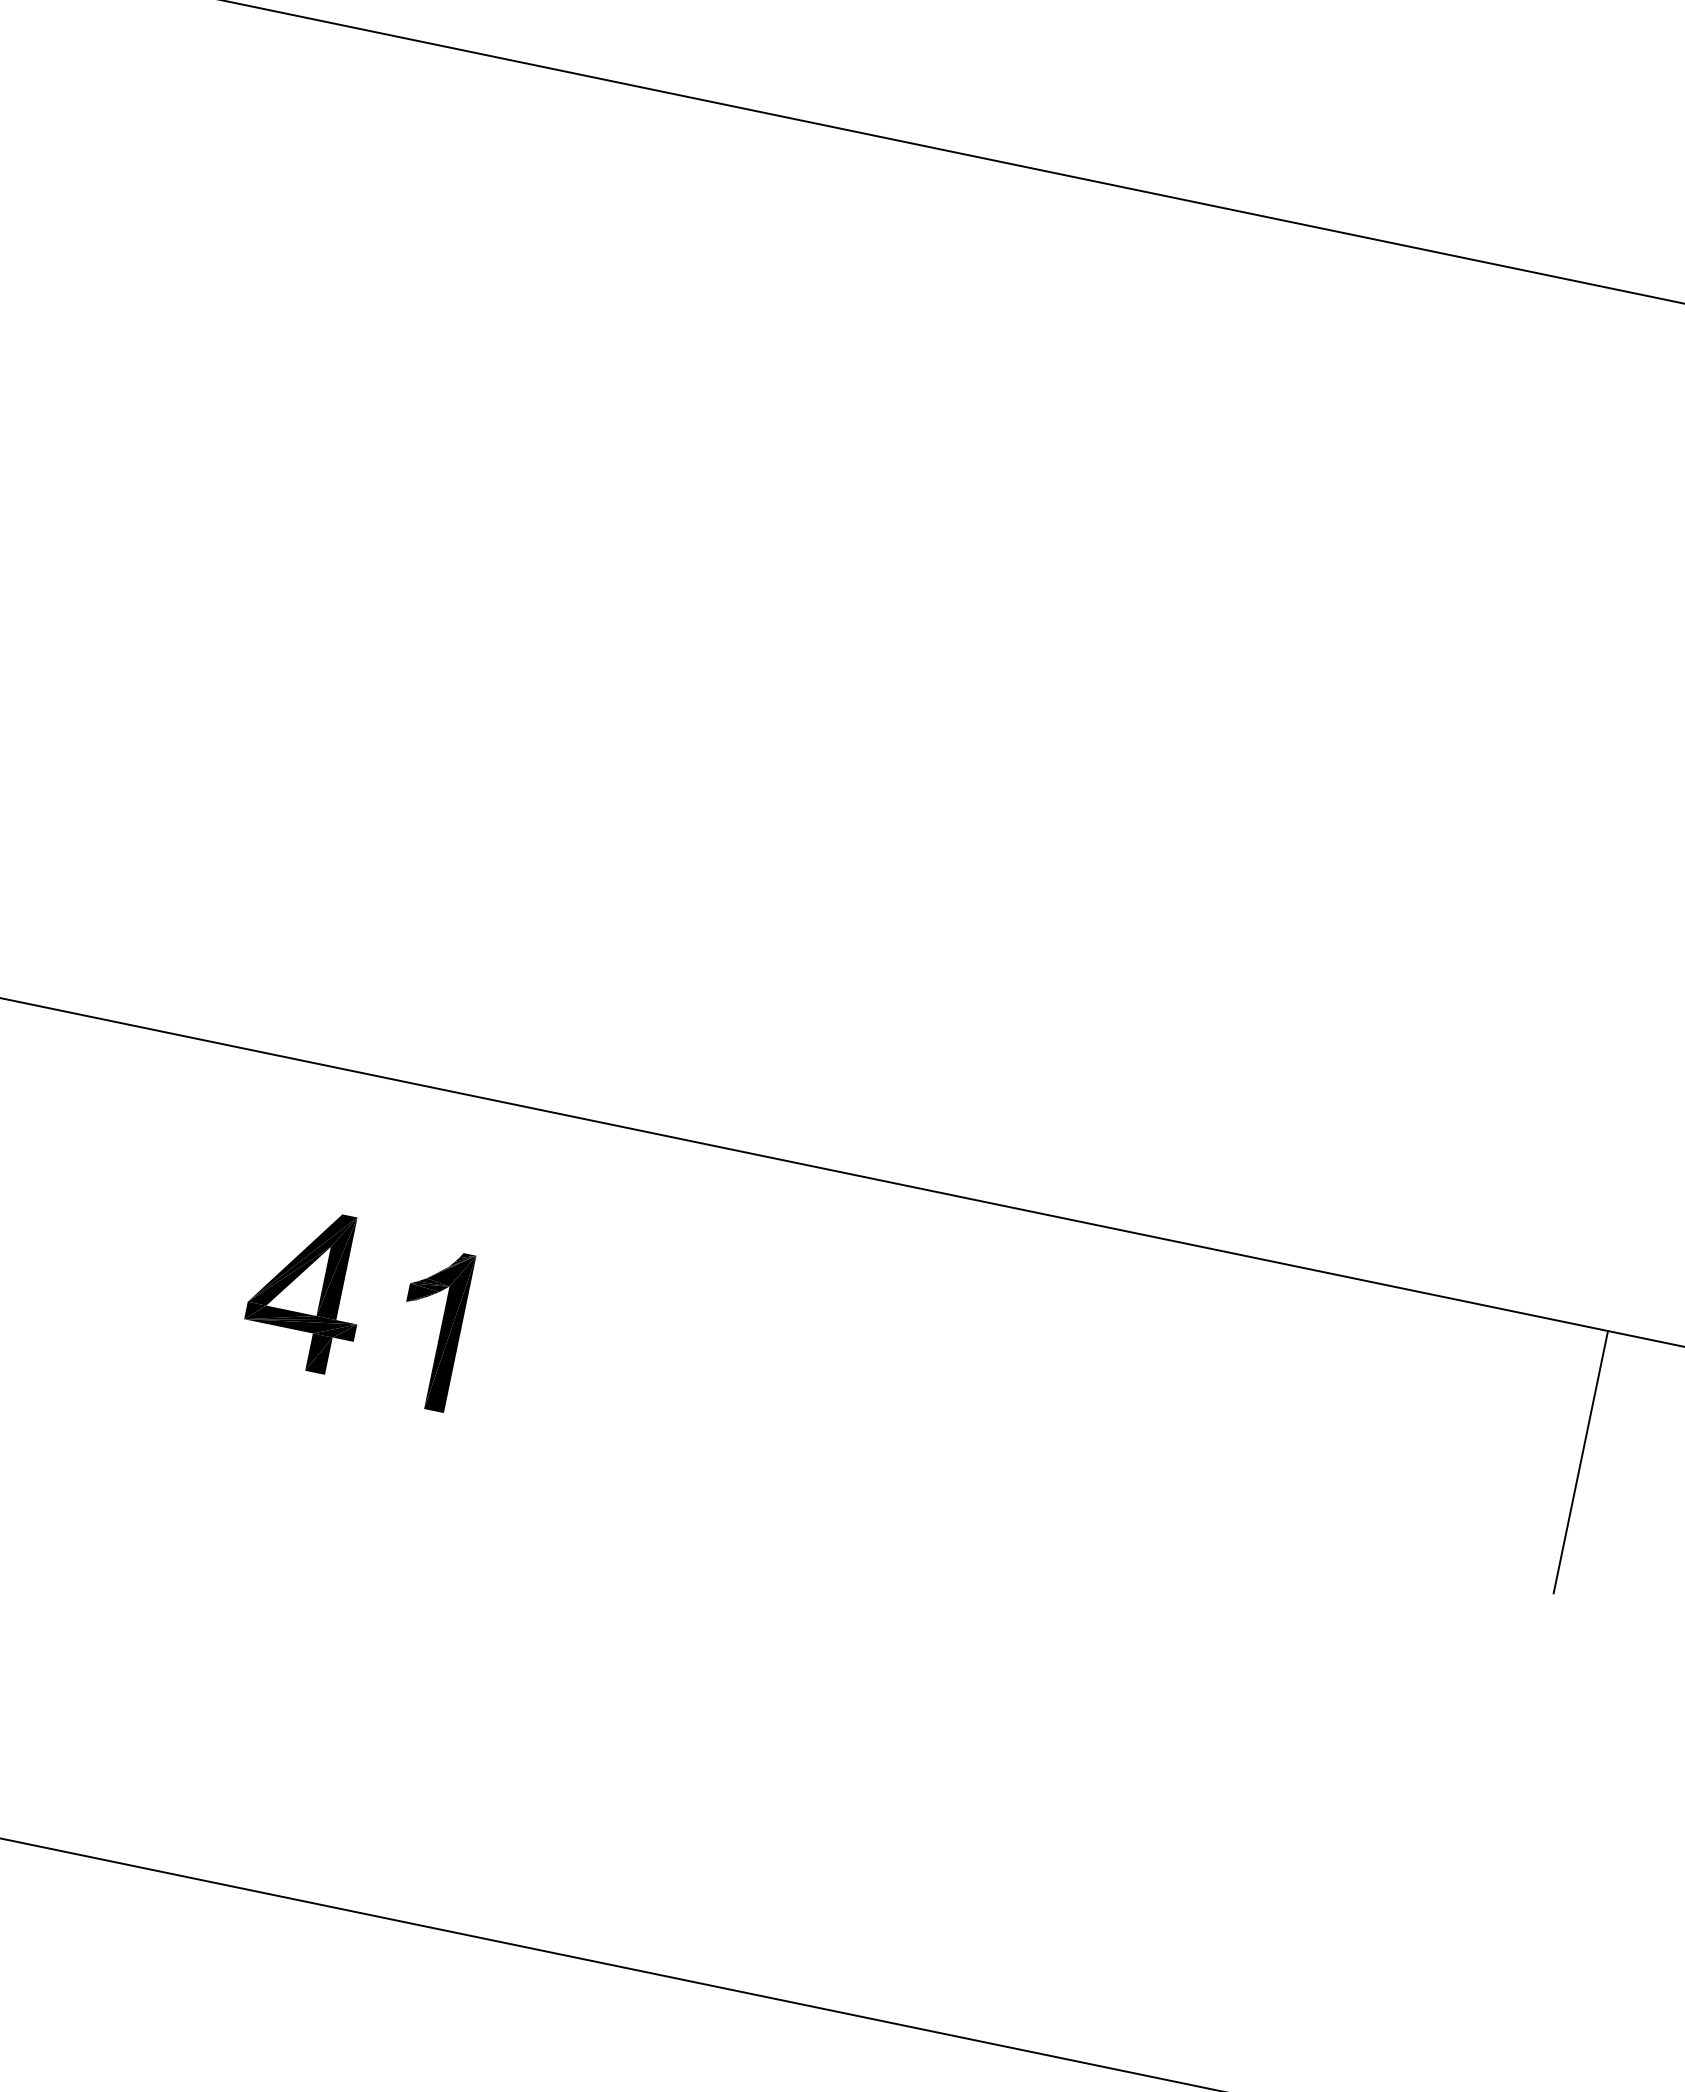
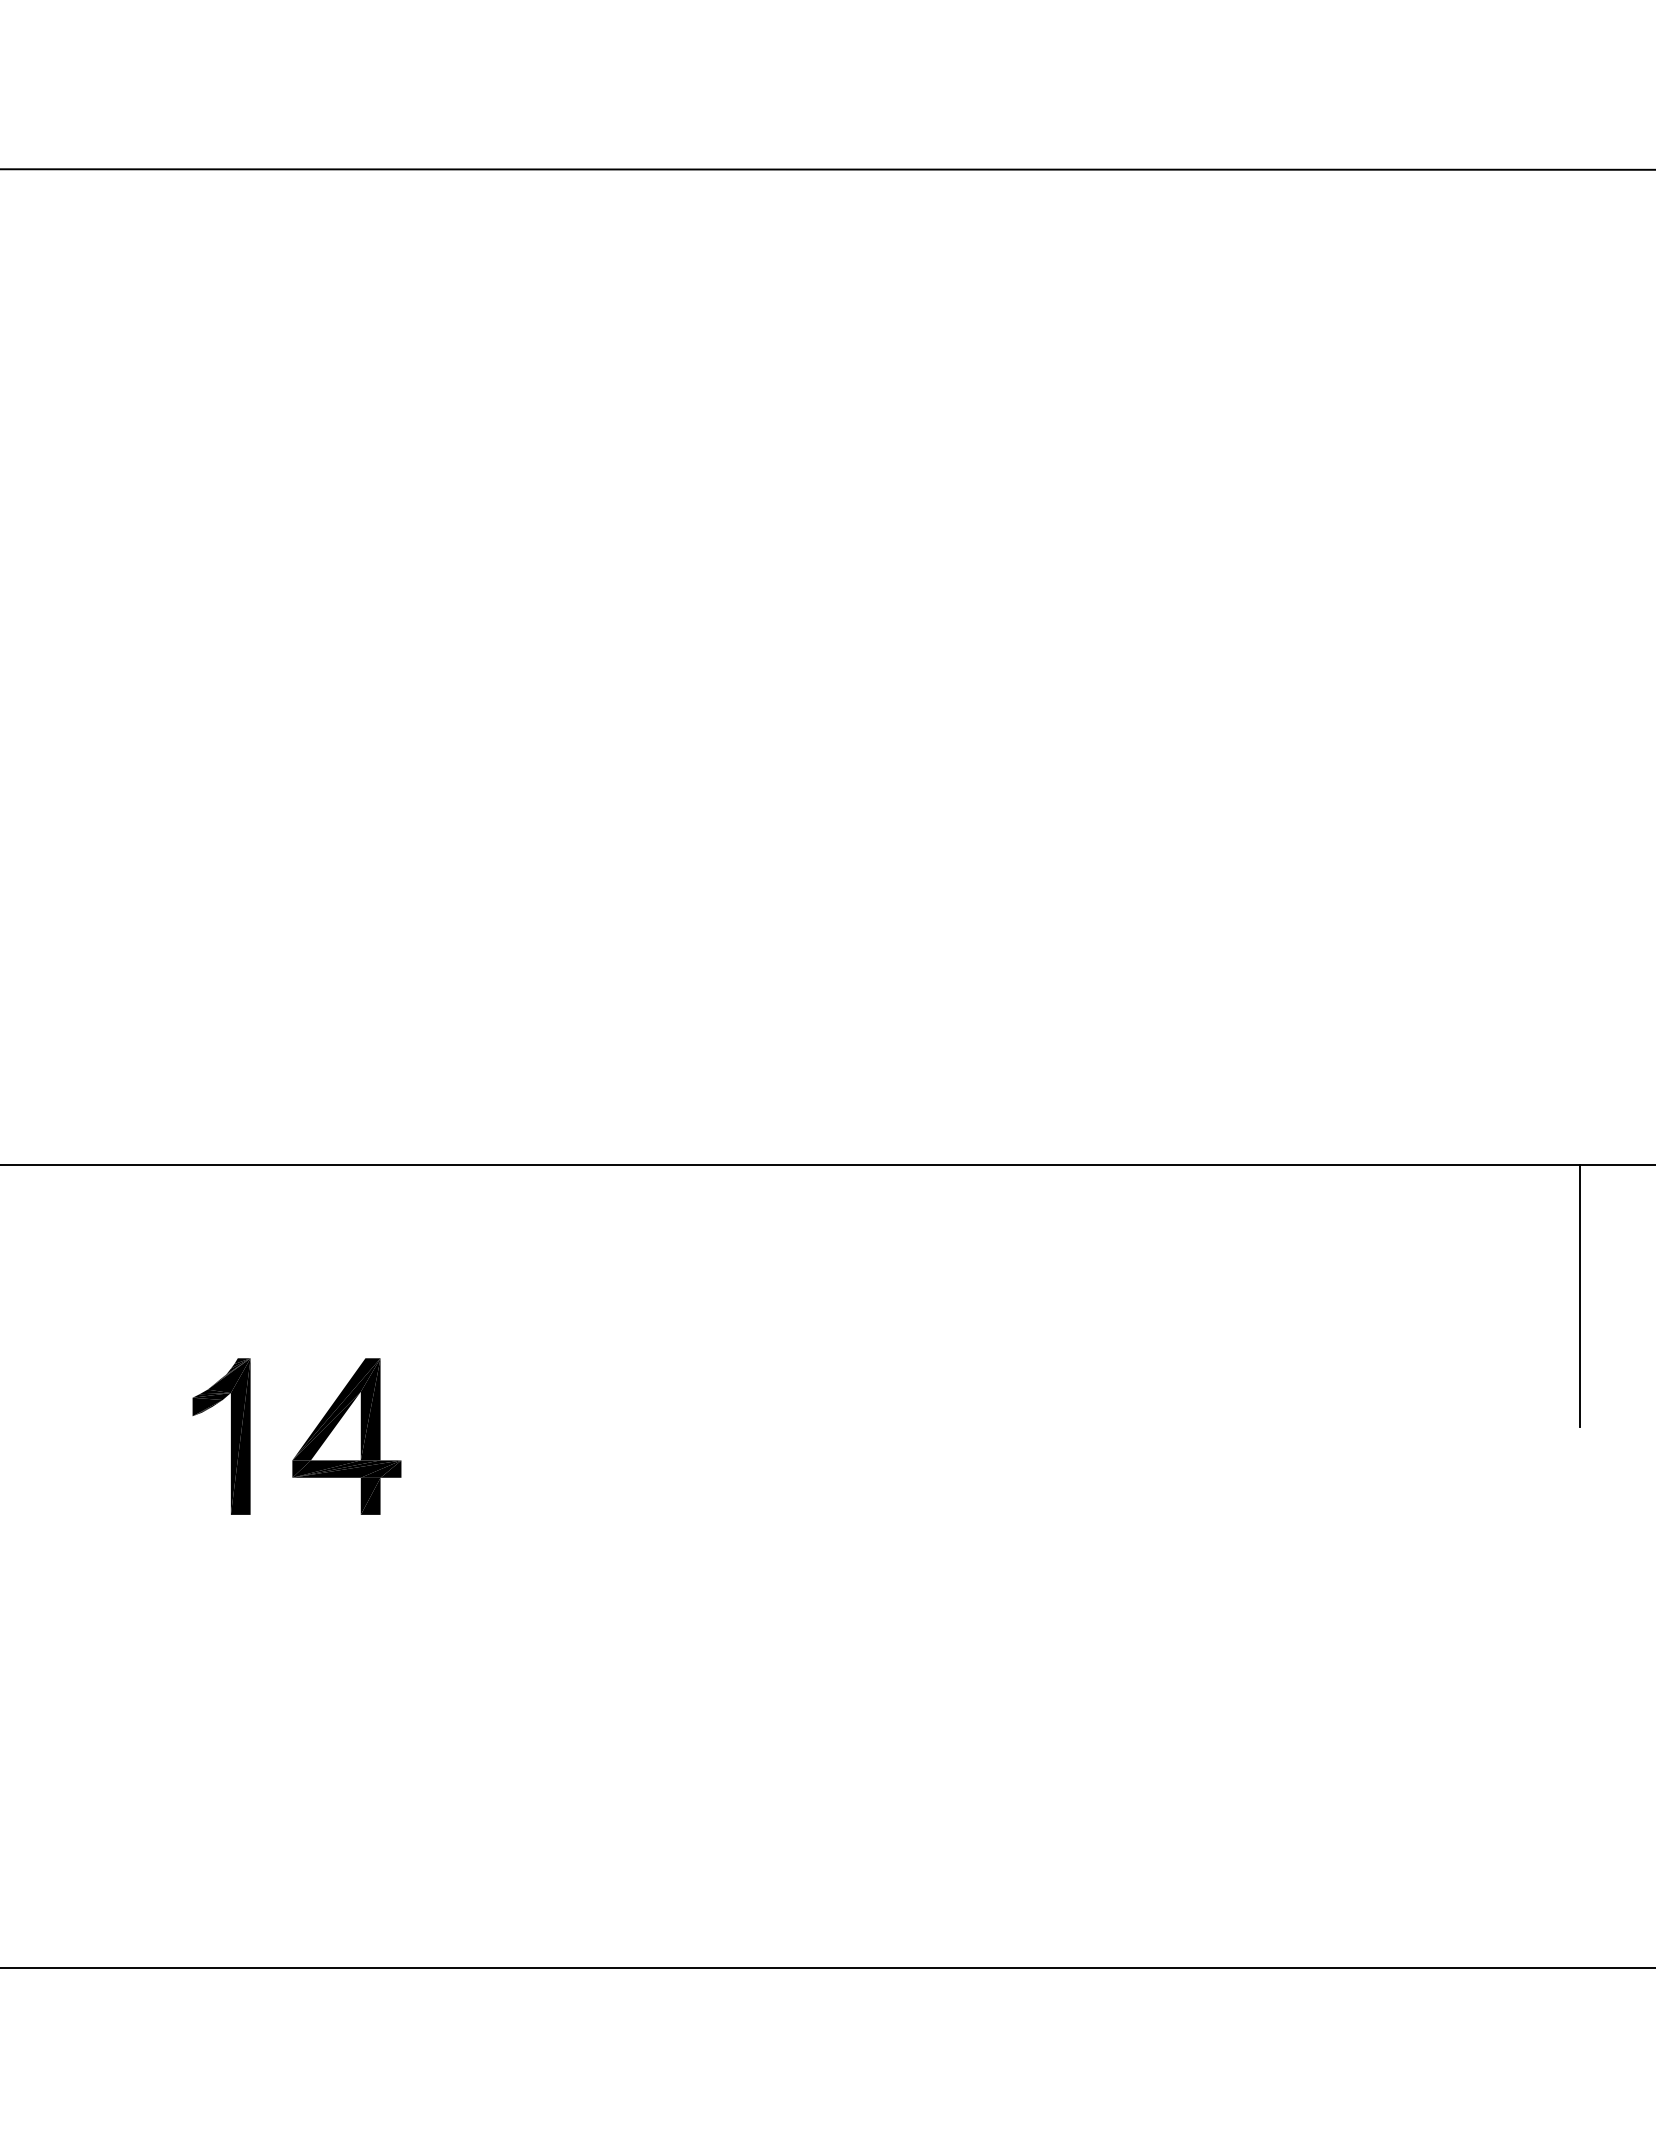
part: (307, 1289) -> (346, 1436), moved
part: (441, 1330) -> (231, 1436), moved

